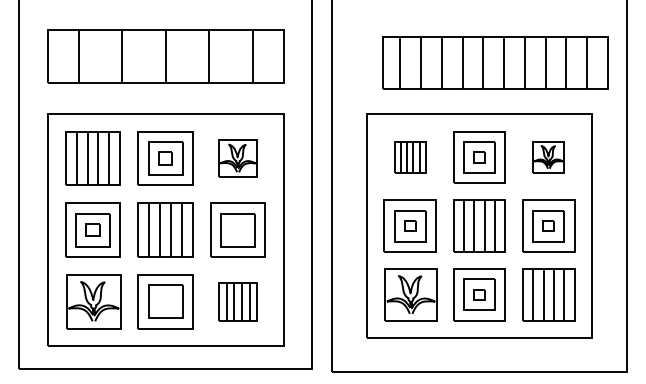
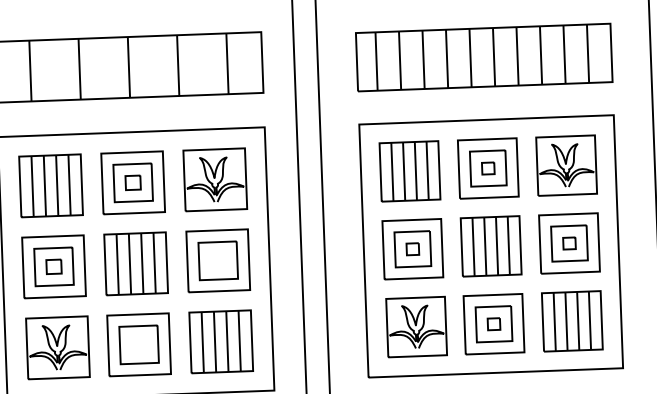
part: (495, 62) -> (484, 56), moved
part: (409, 157) -> (409, 171), size x1.67
part: (548, 157) -> (566, 165), size x1.67
part: (237, 158) -> (214, 179), size x1.43
part: (237, 301) -> (220, 341), size x1.43

